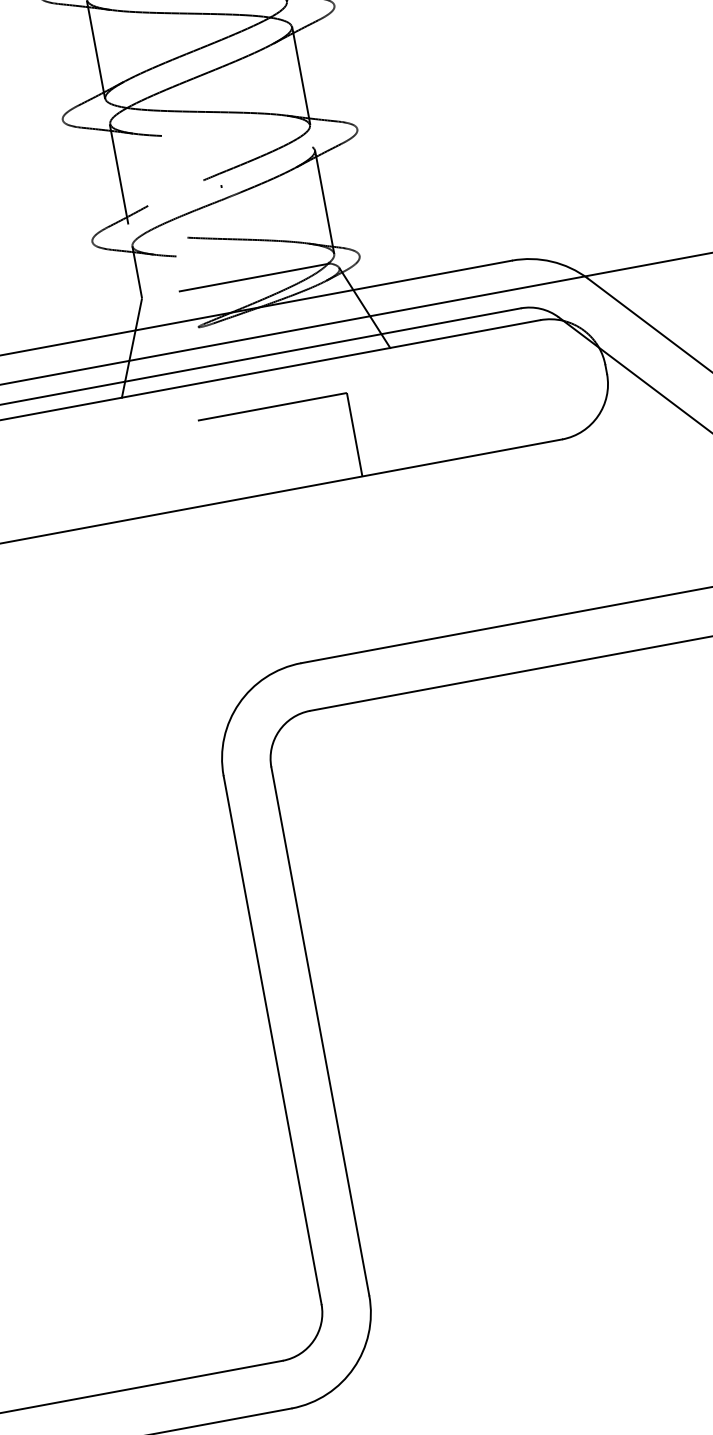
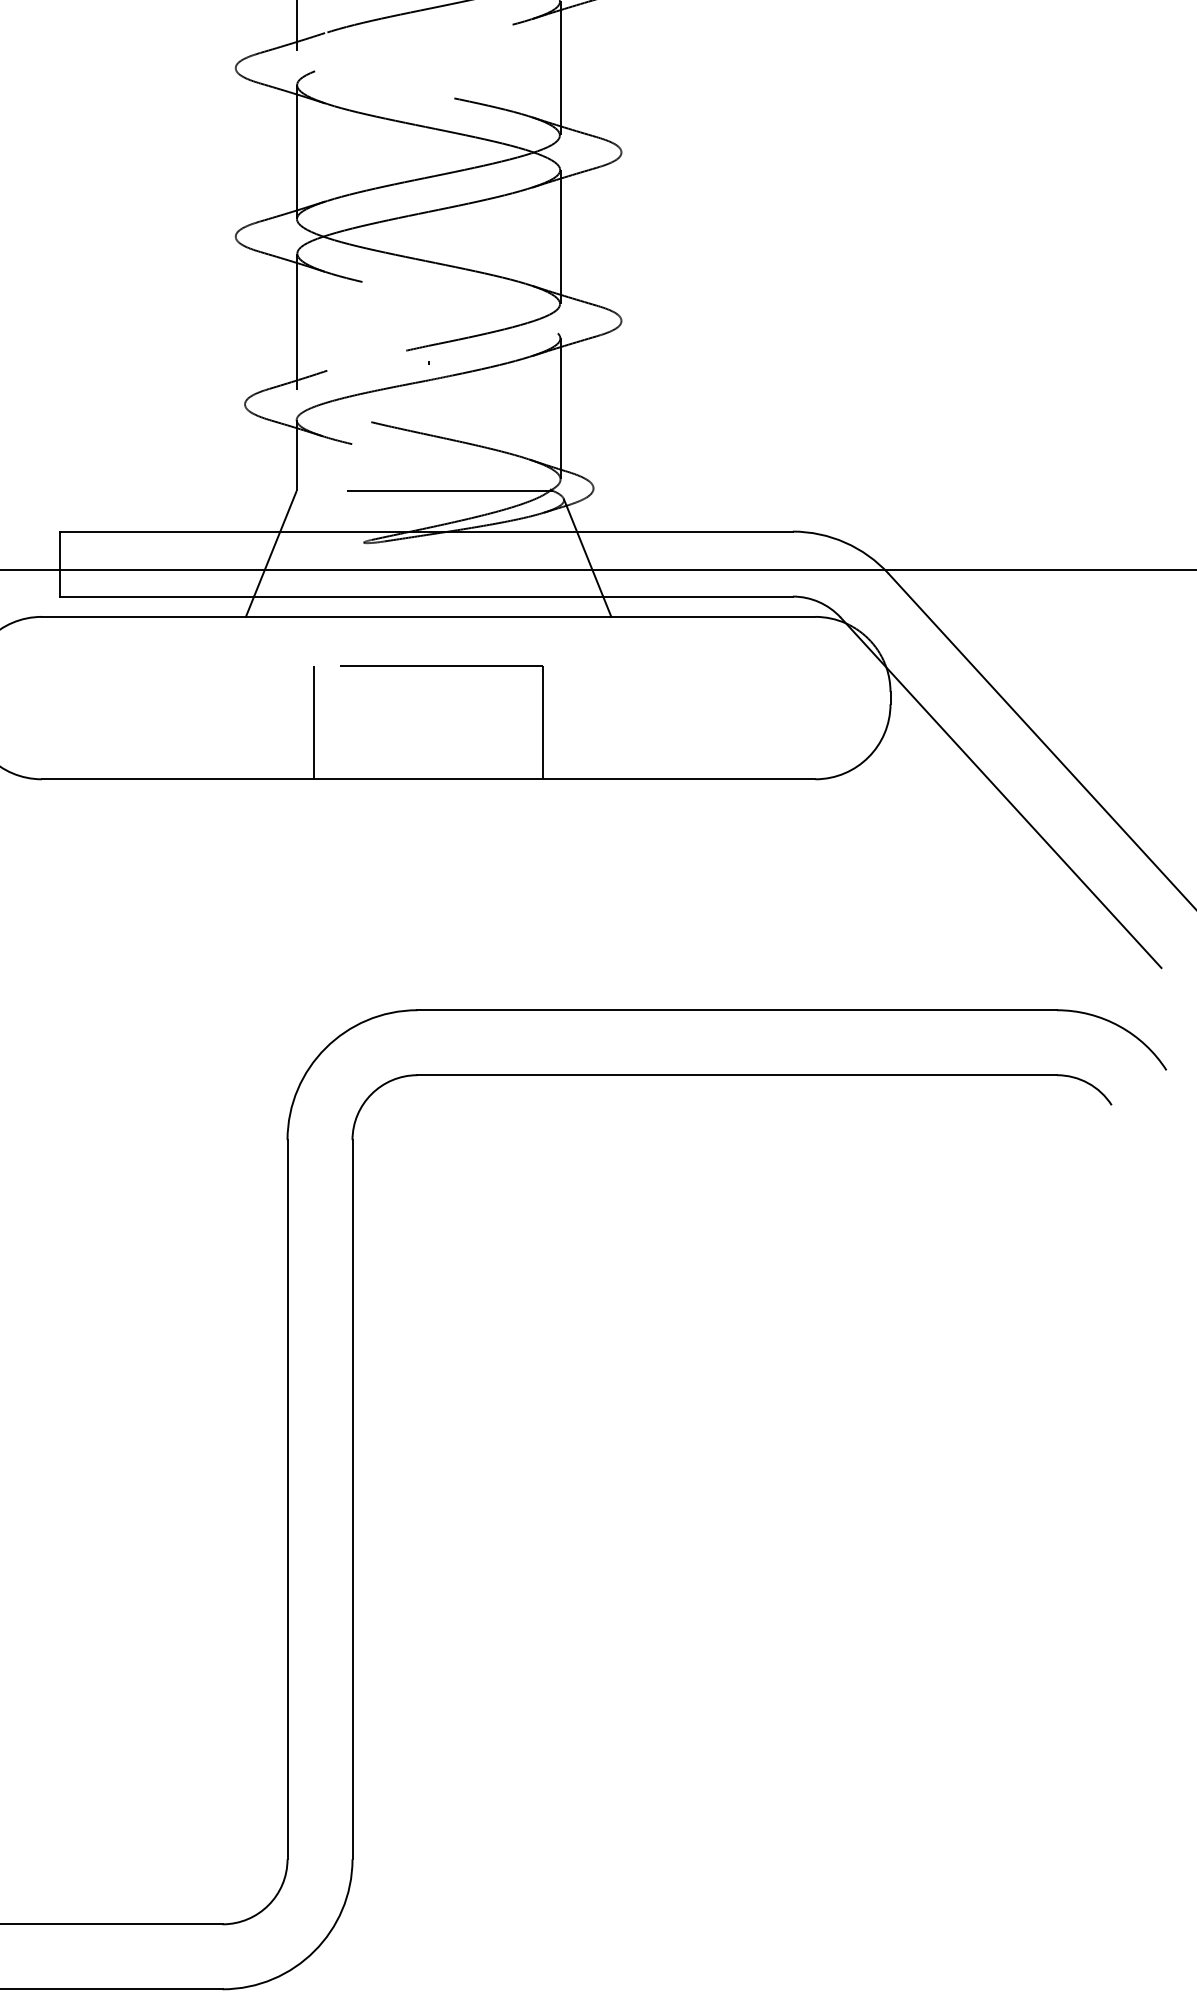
line: (185, 466) -> (313, 722), added

